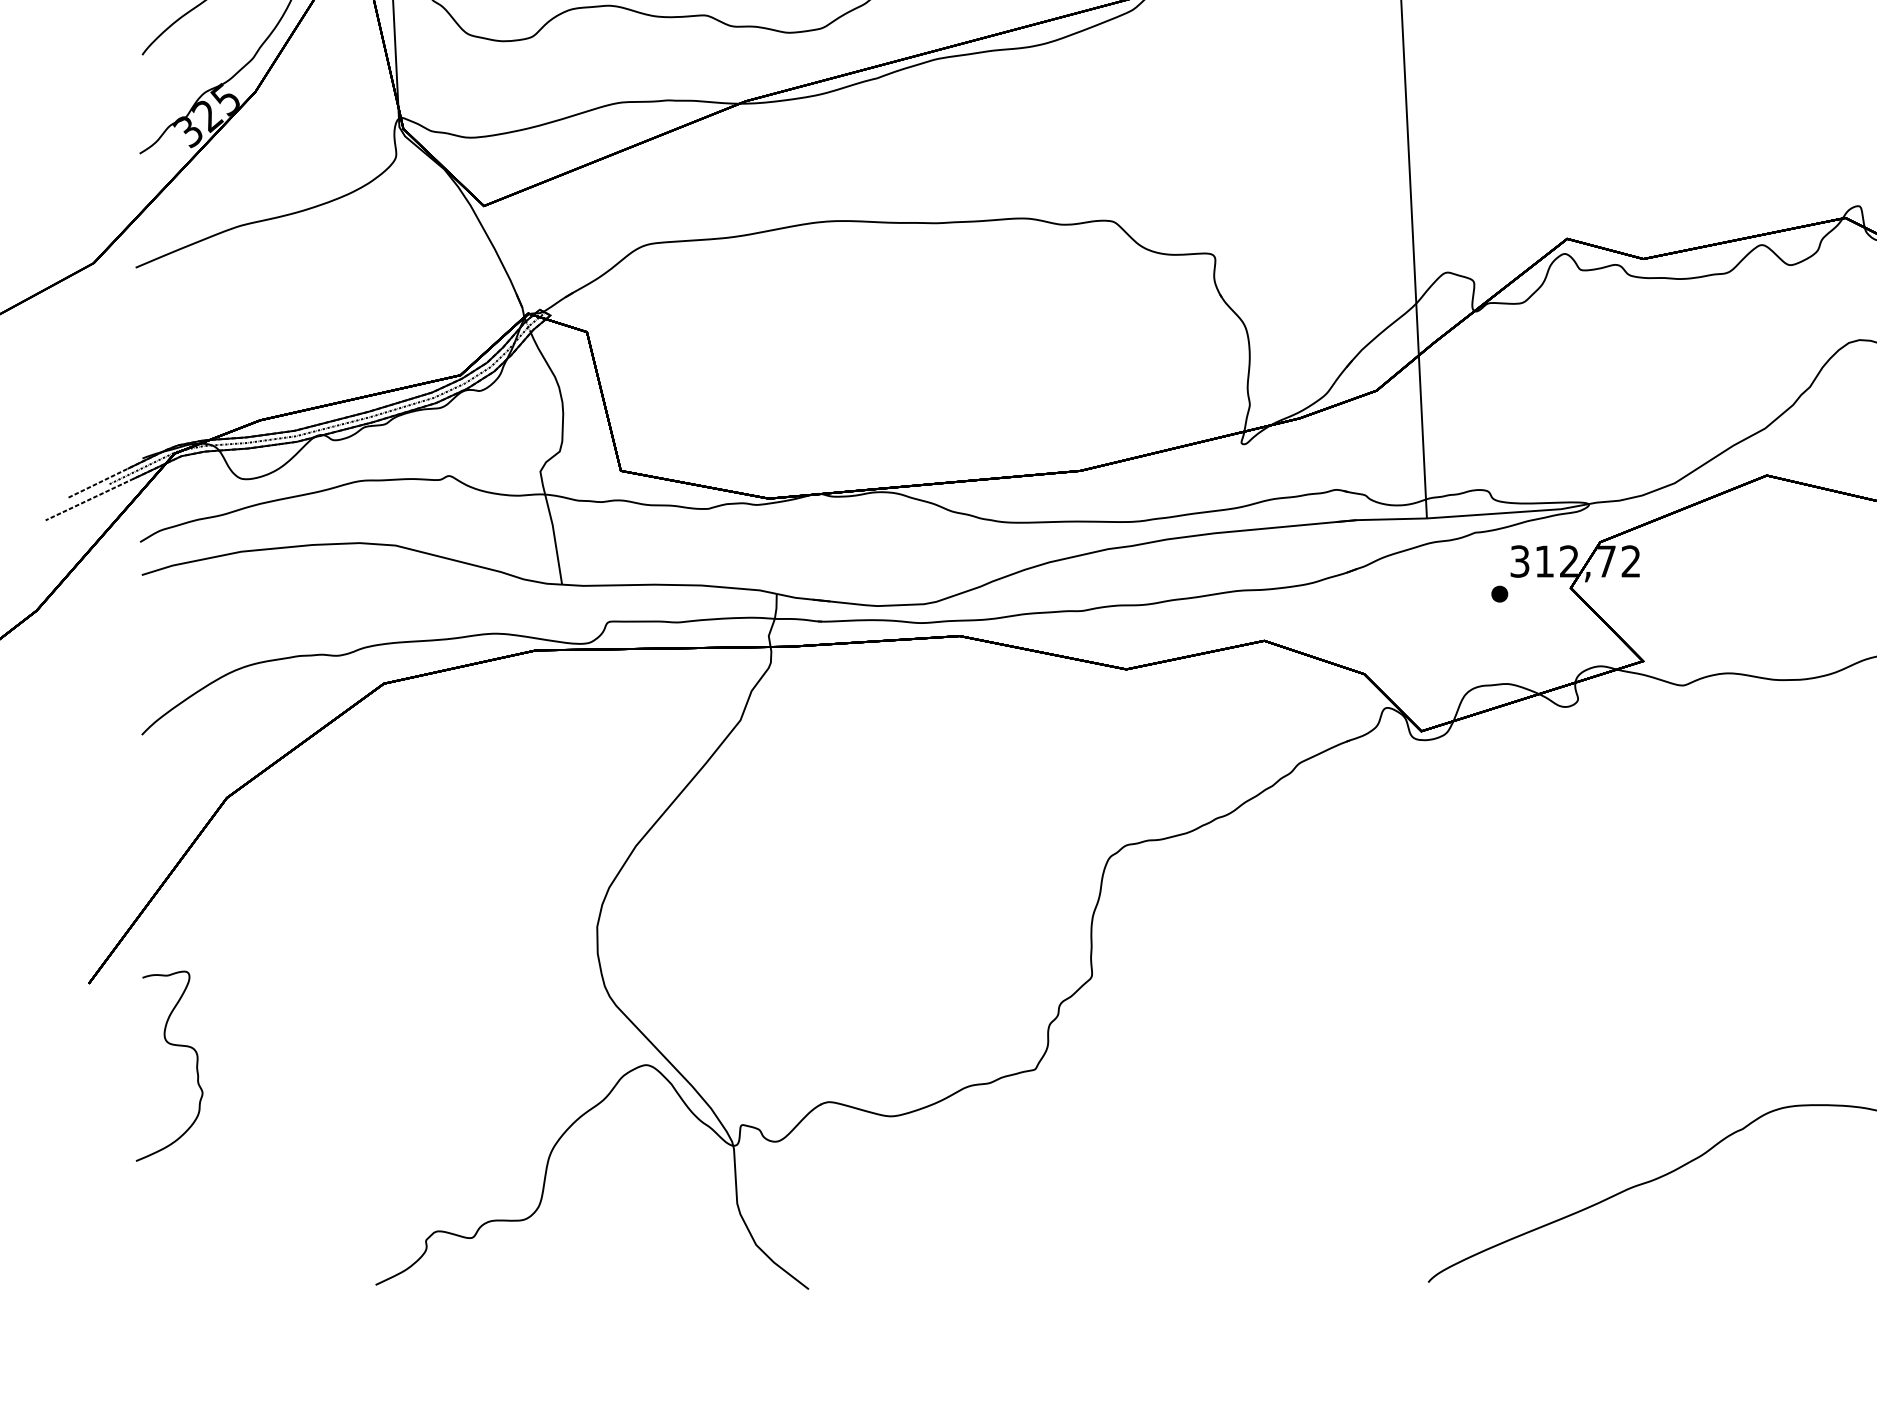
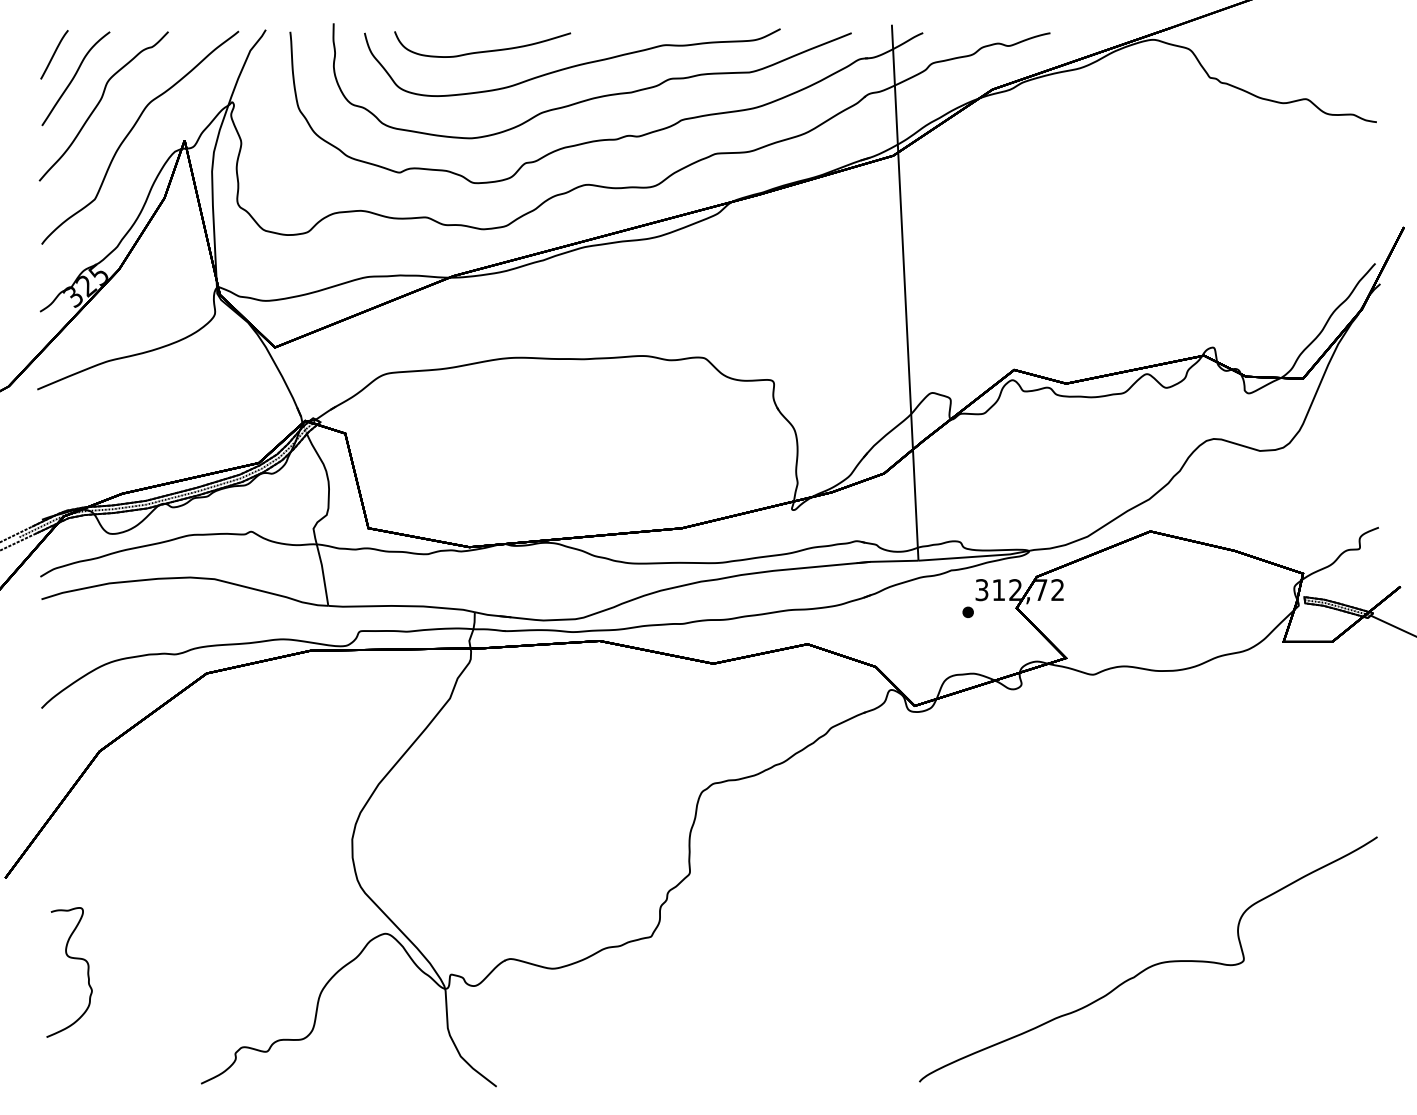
curve: (176, 1047) -> (74, 959), moved

